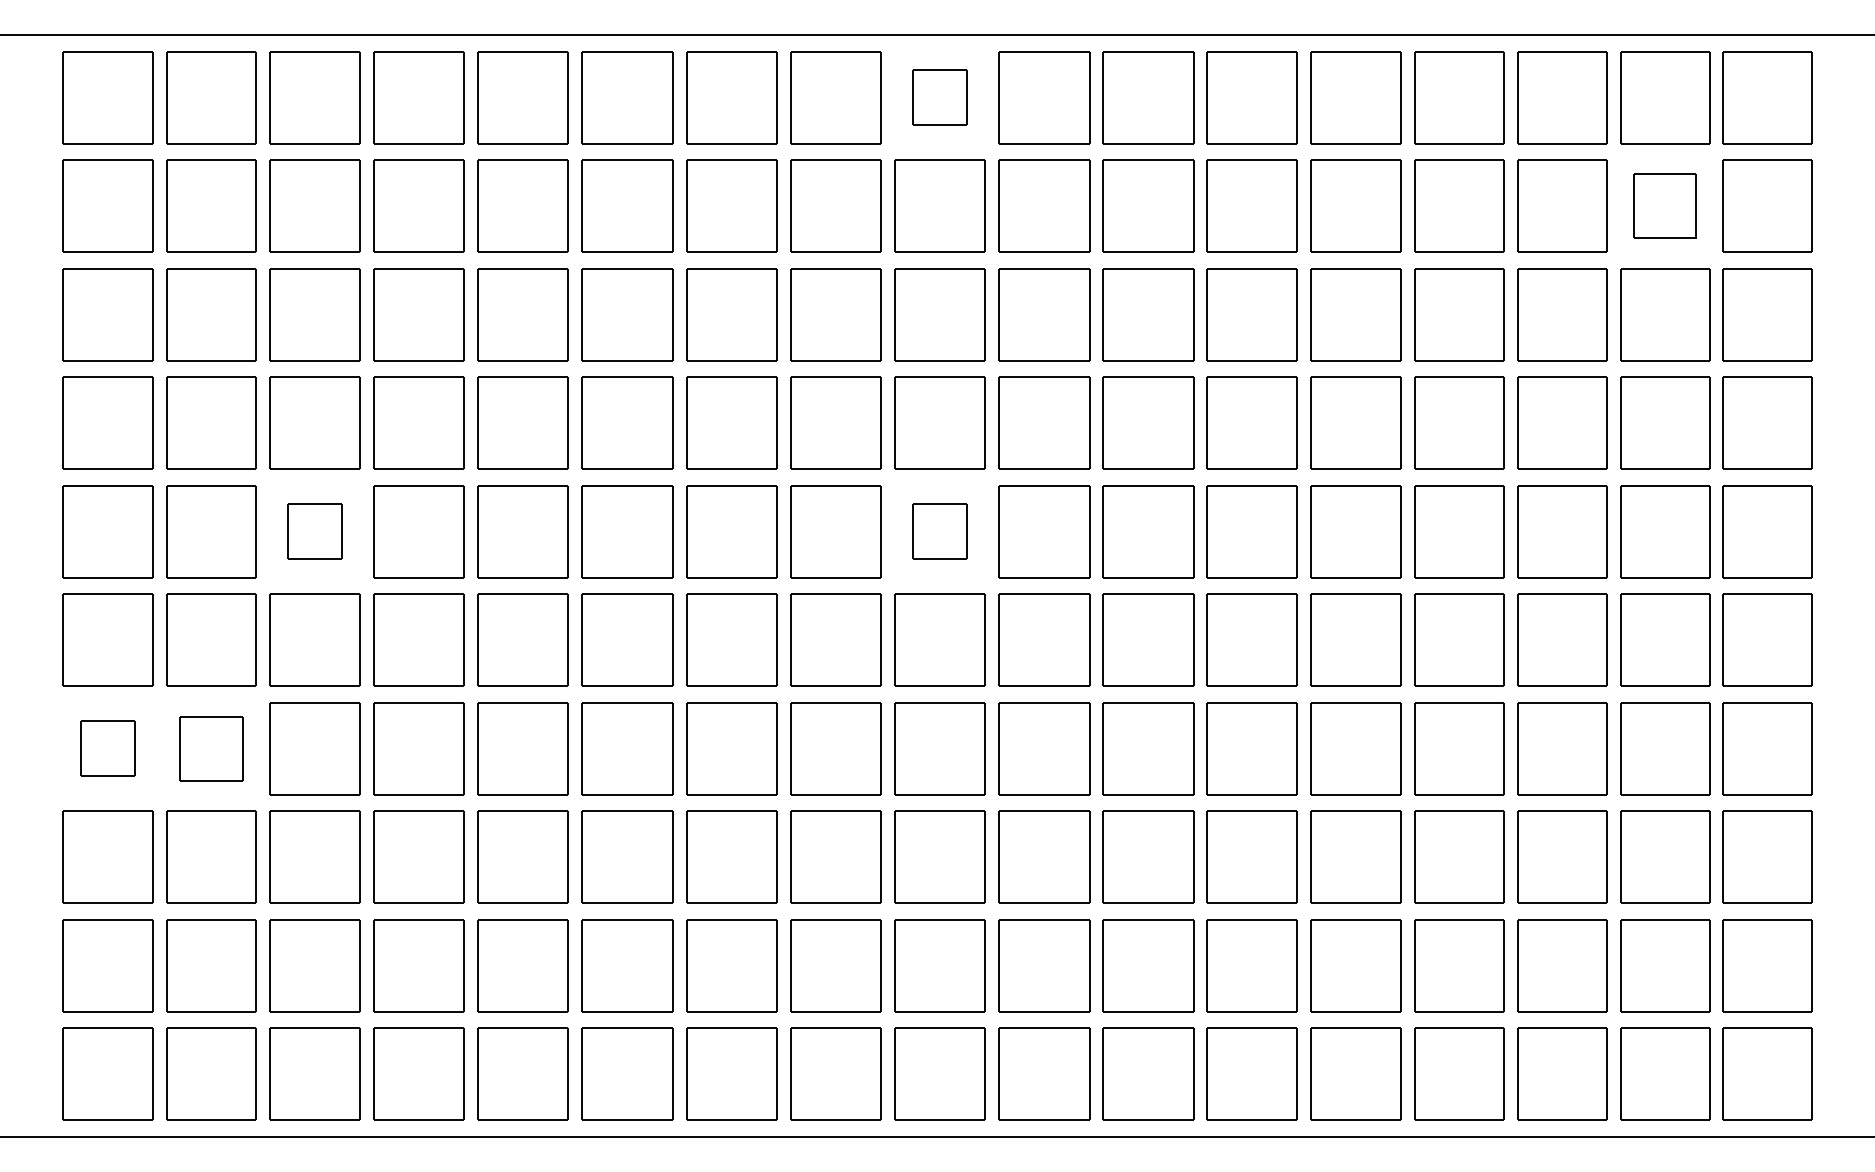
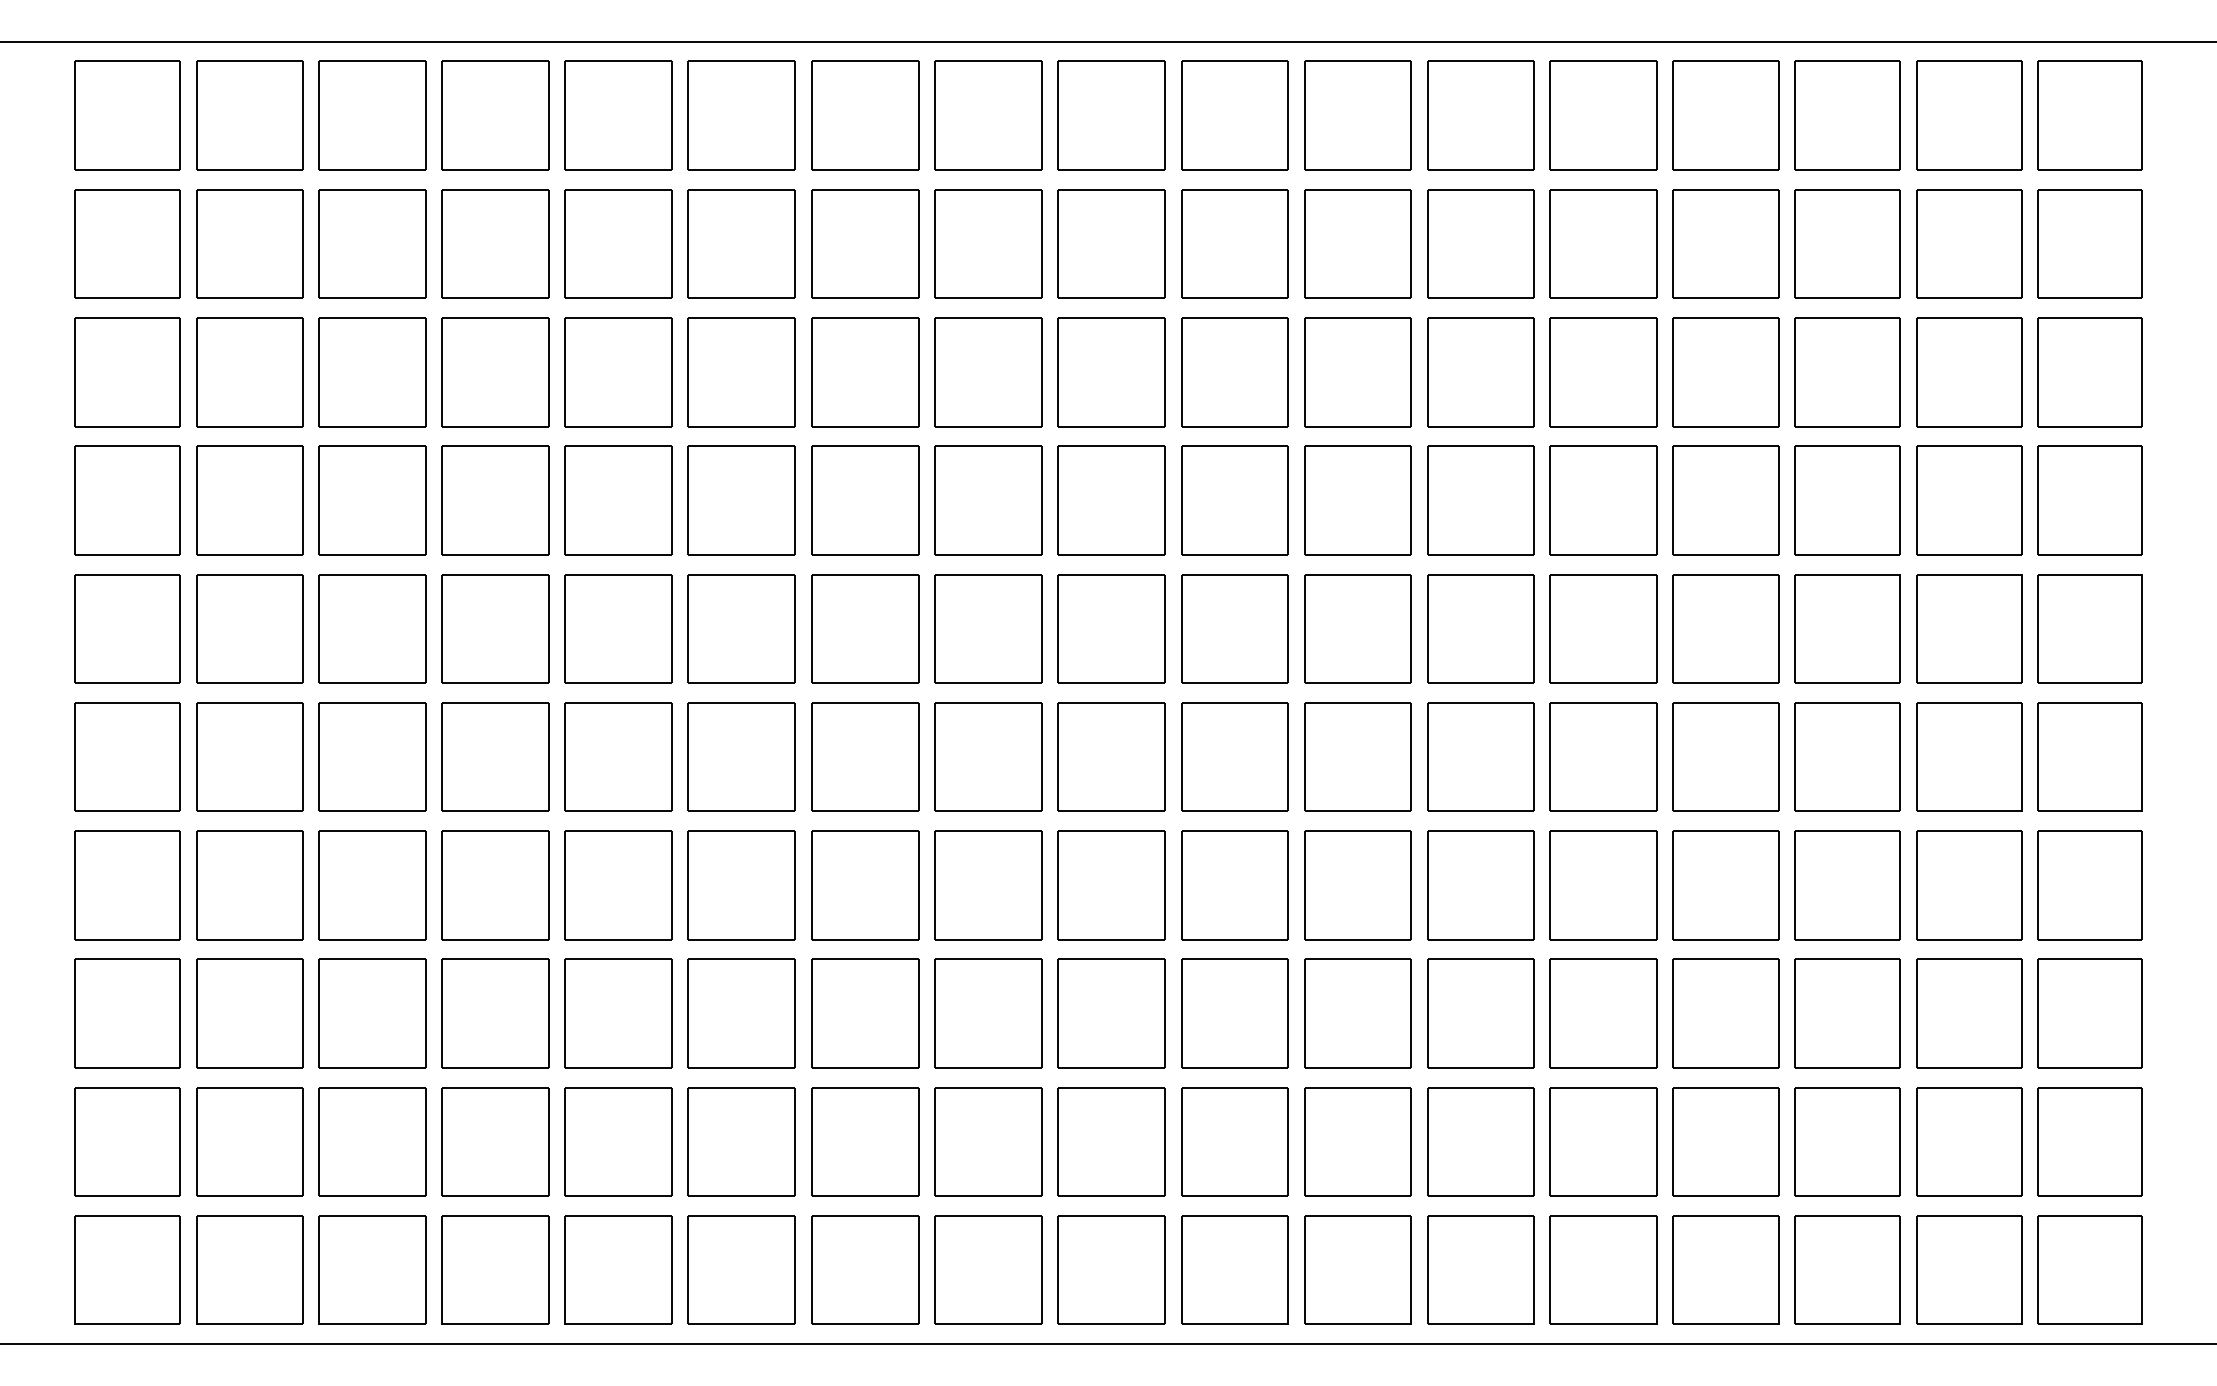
part: (940, 97) -> (1111, 115), size x1.67
part: (1665, 205) -> (1969, 243), size x1.43
part: (315, 531) -> (372, 628), size x1.67
part: (940, 531) -> (1111, 628), size x1.67
part: (107, 748) -> (127, 885), size x1.67
part: (211, 748) -> (249, 885), size x1.43

